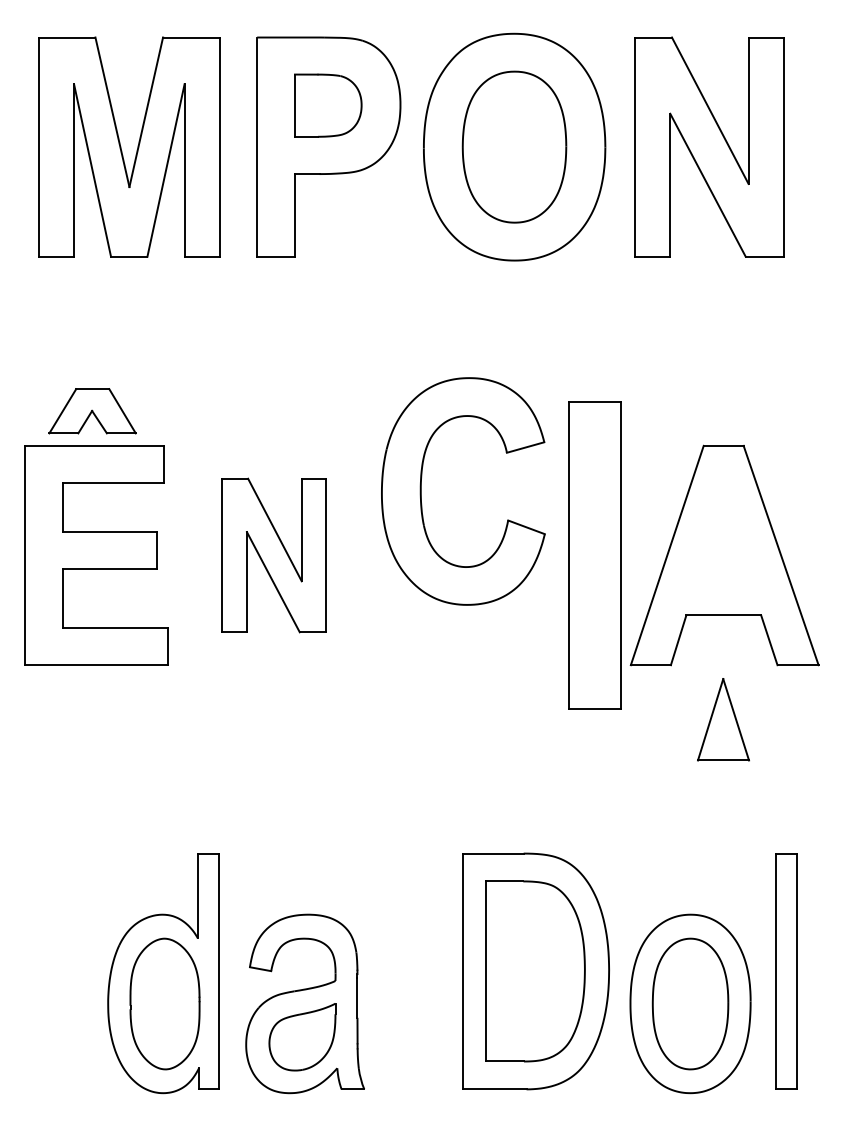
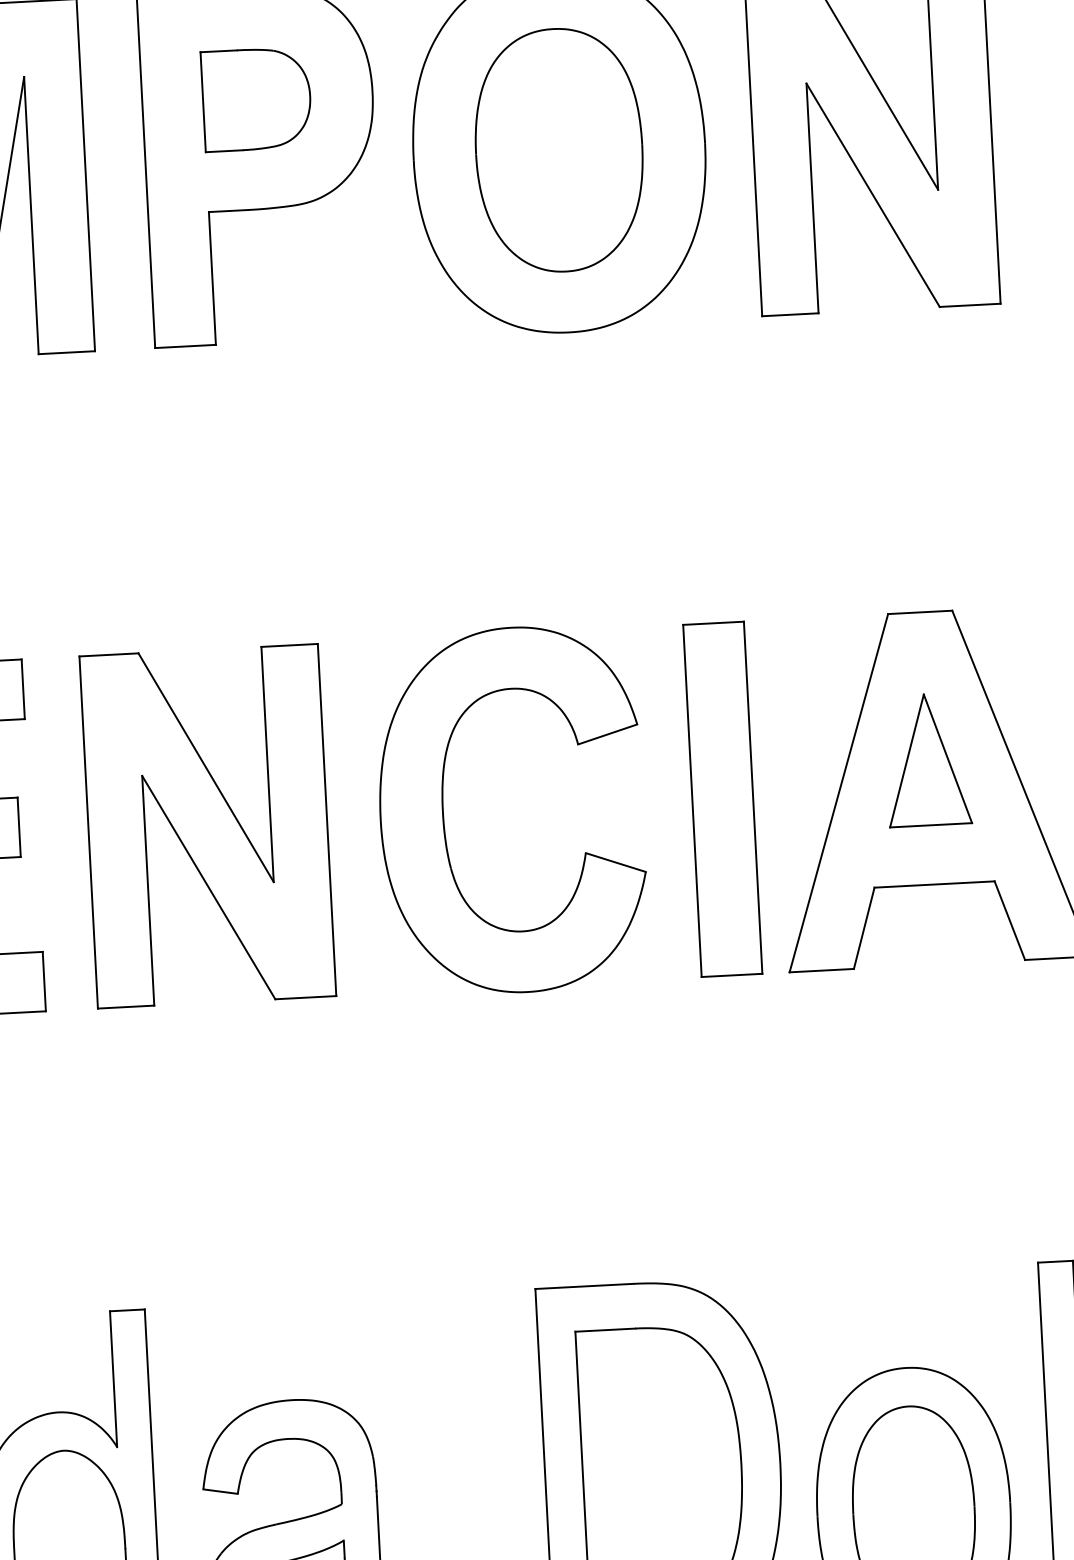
part: (421, 491) -> (444, 813), moved
part: (274, 555) -> (208, 826), size x1.43
part: (594, 555) -> (721, 799), size x0.71
part: (723, 719) -> (927, 759), moved

